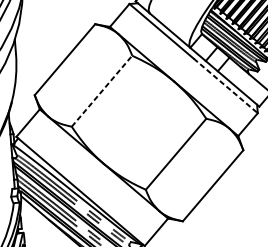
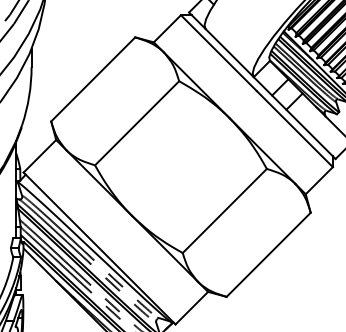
line: (225, 86) -> (294, 129), dashed -> solid
line: (102, 90) -> (137, 122), dashed -> solid

